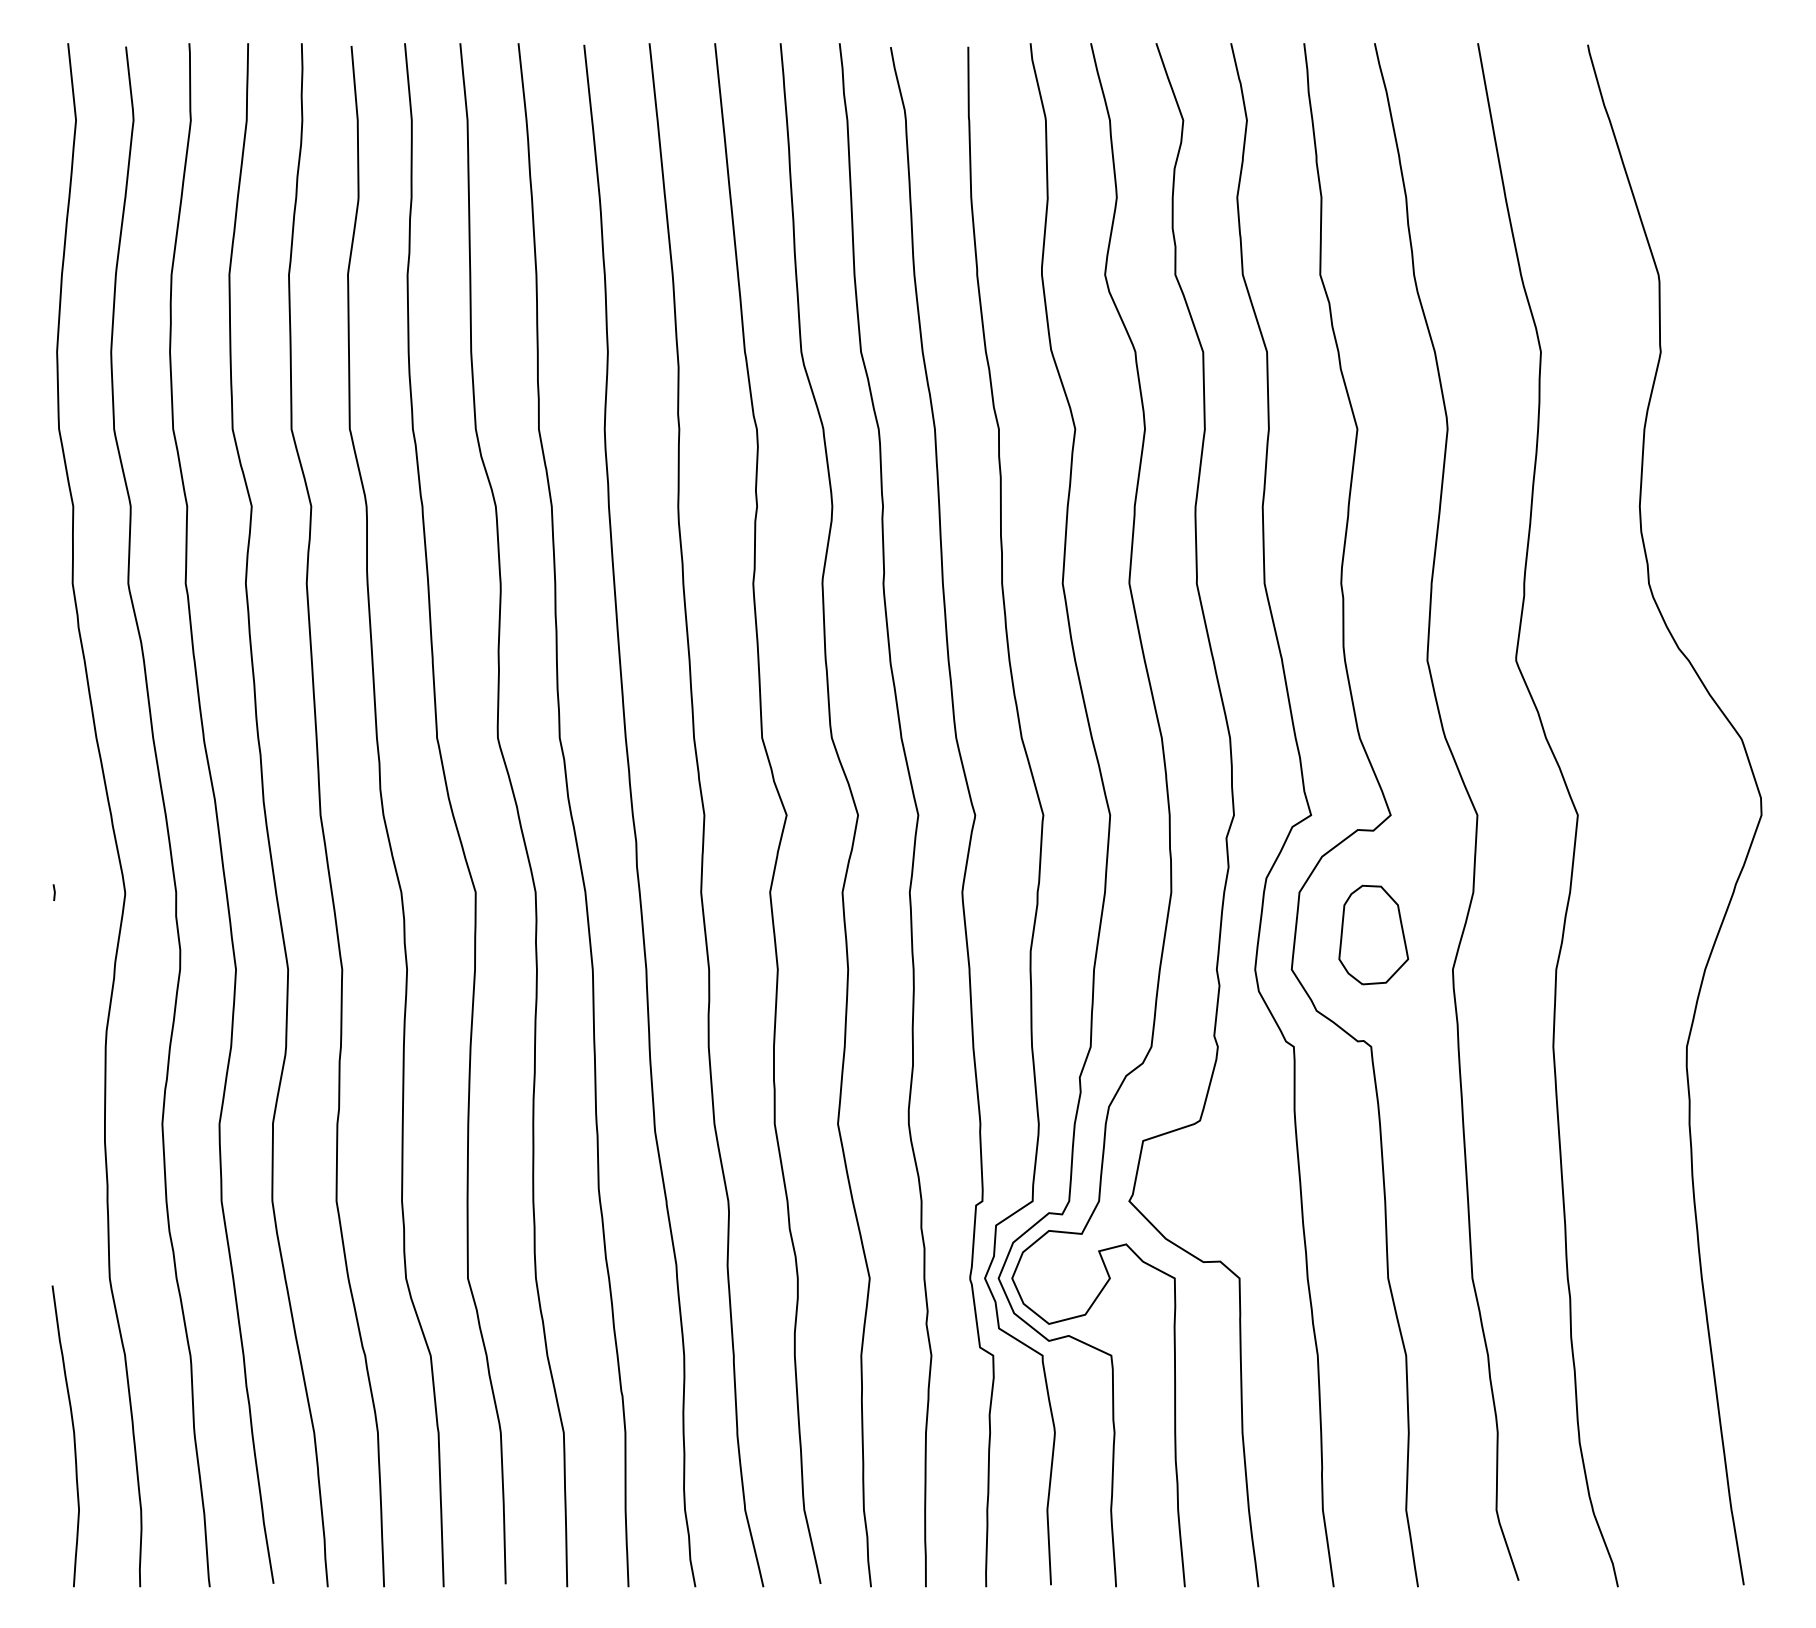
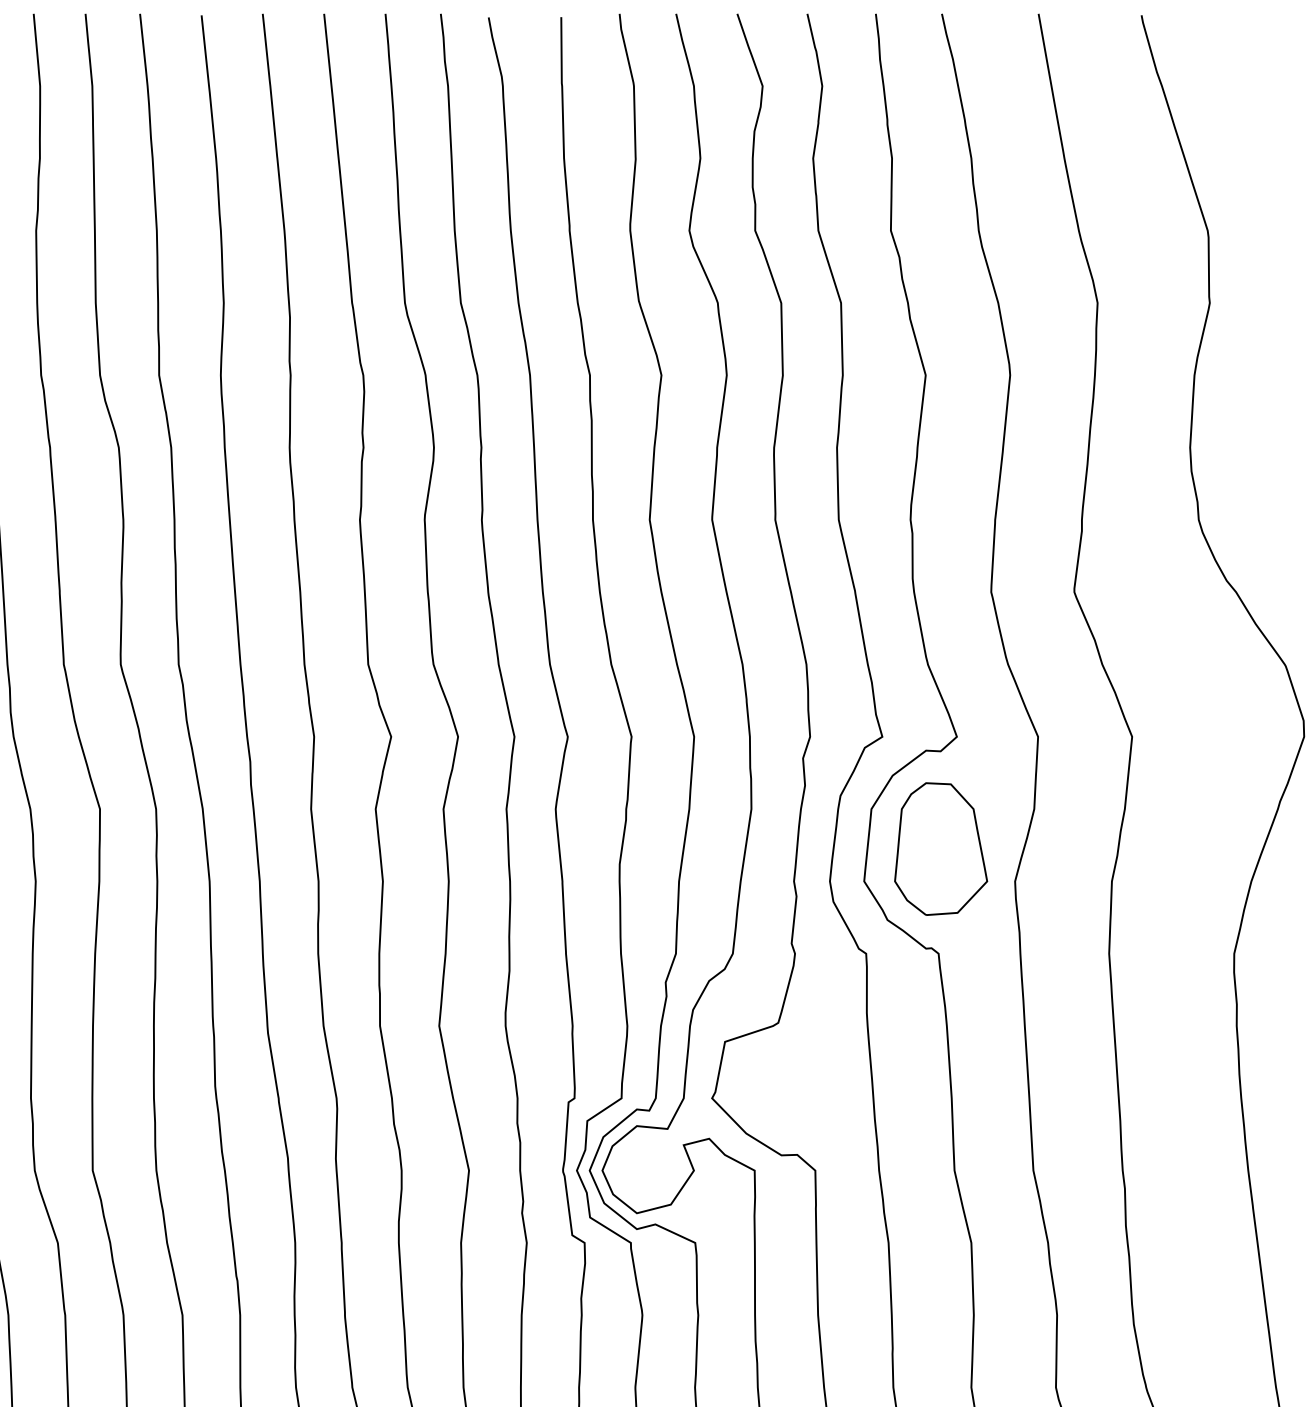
part: (1373, 934) -> (940, 848), size x1.43

